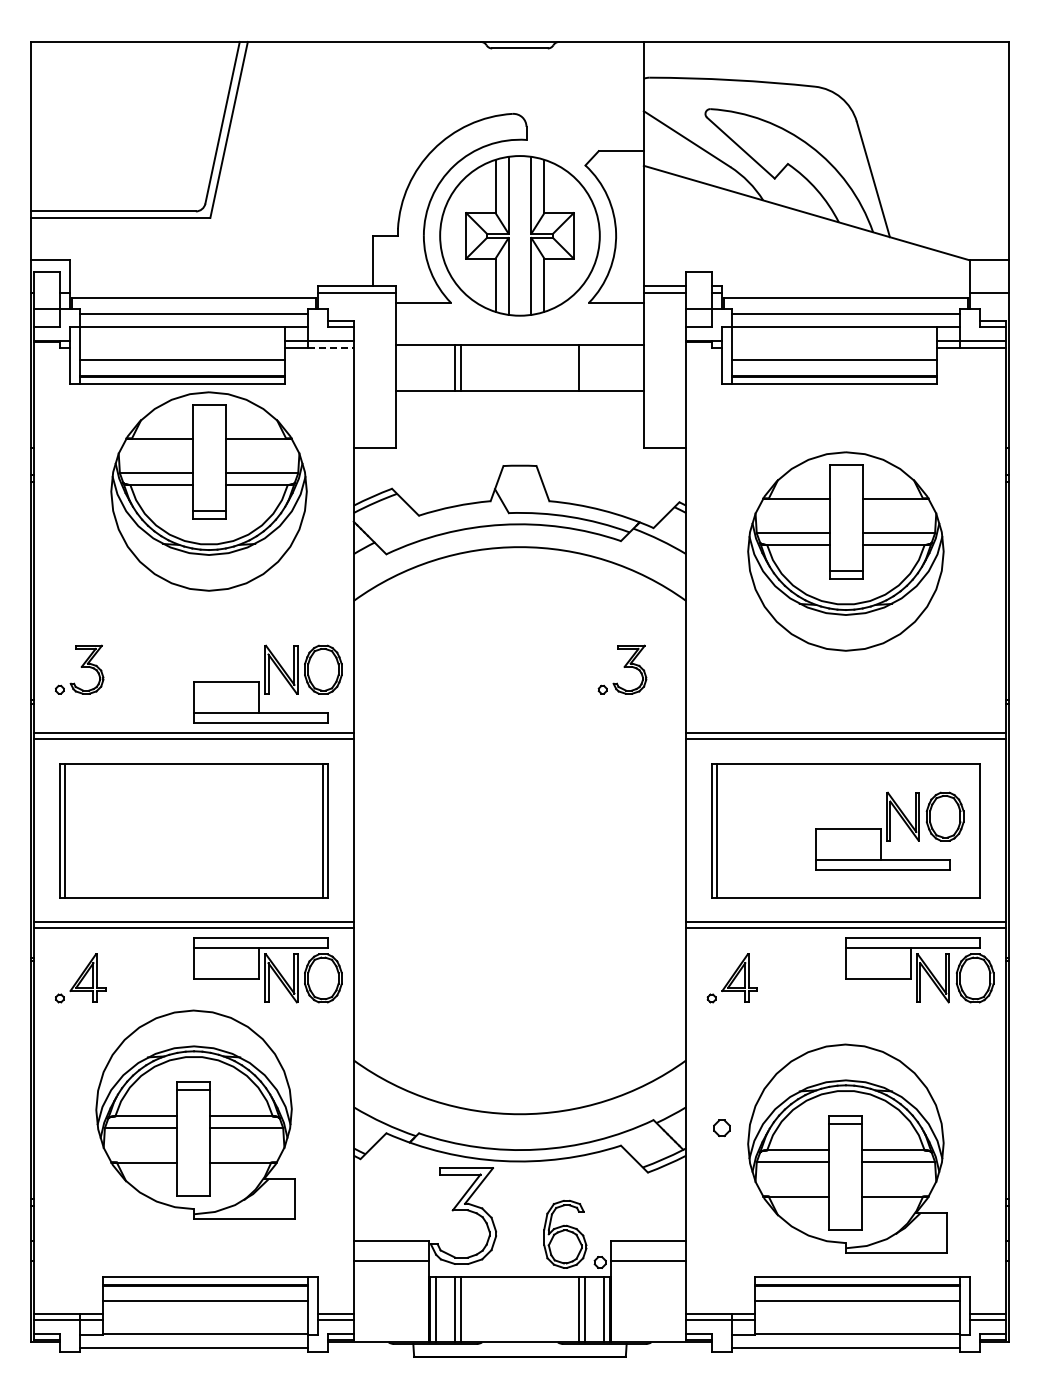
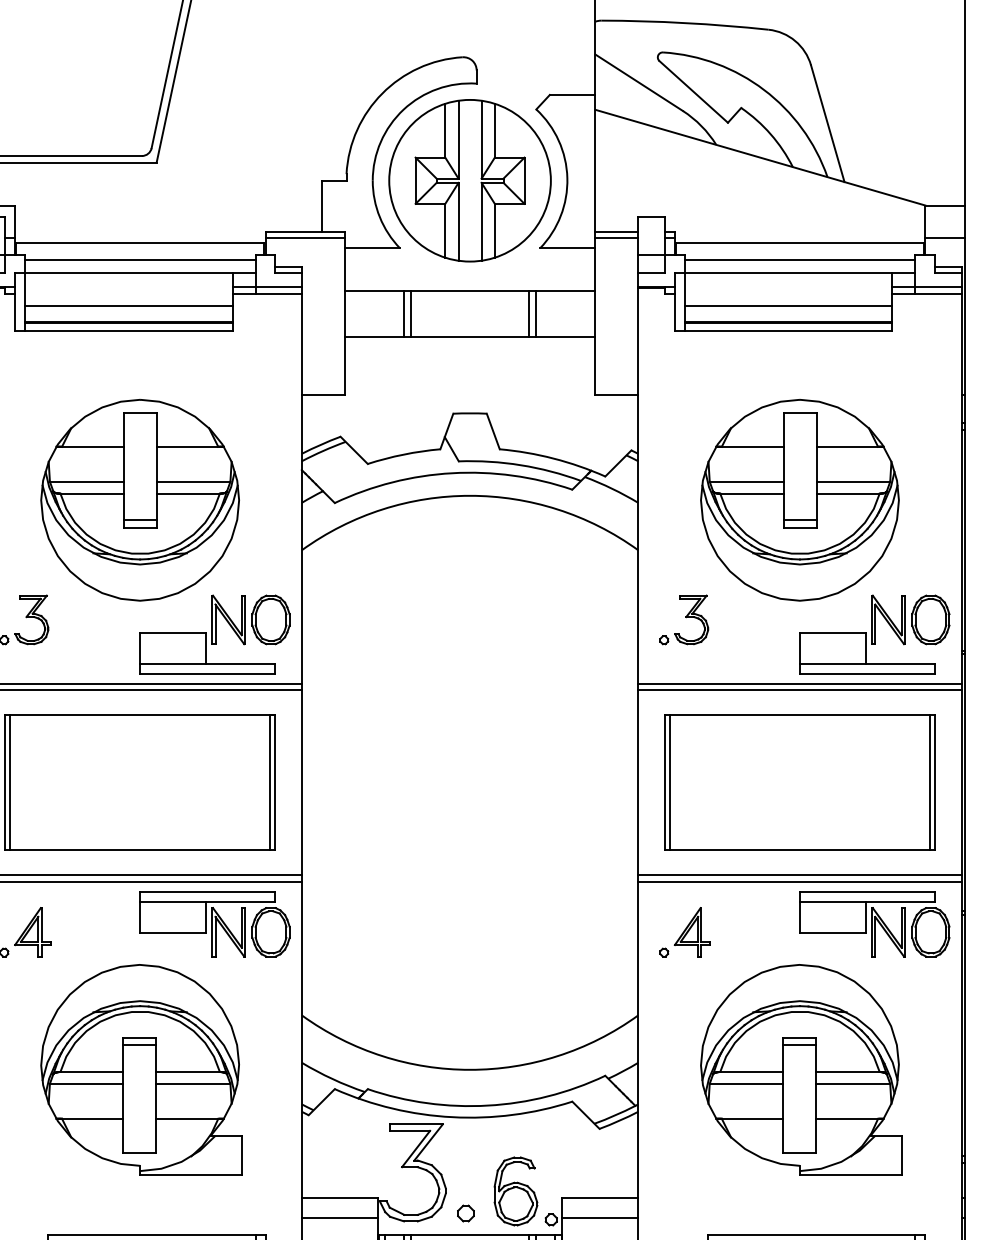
line: (330, 347) -> (278, 293), dashed -> solid
line: (585, 367) -> (536, 313), added
part: (208, 491) -> (139, 500), moved
part: (622, 669) -> (684, 619), moved
part: (889, 830) -> (874, 633), moved
line: (974, 830) -> (930, 782), added
part: (721, 1127) -> (465, 1212), moved
part: (847, 1148) -> (801, 1070), moved

